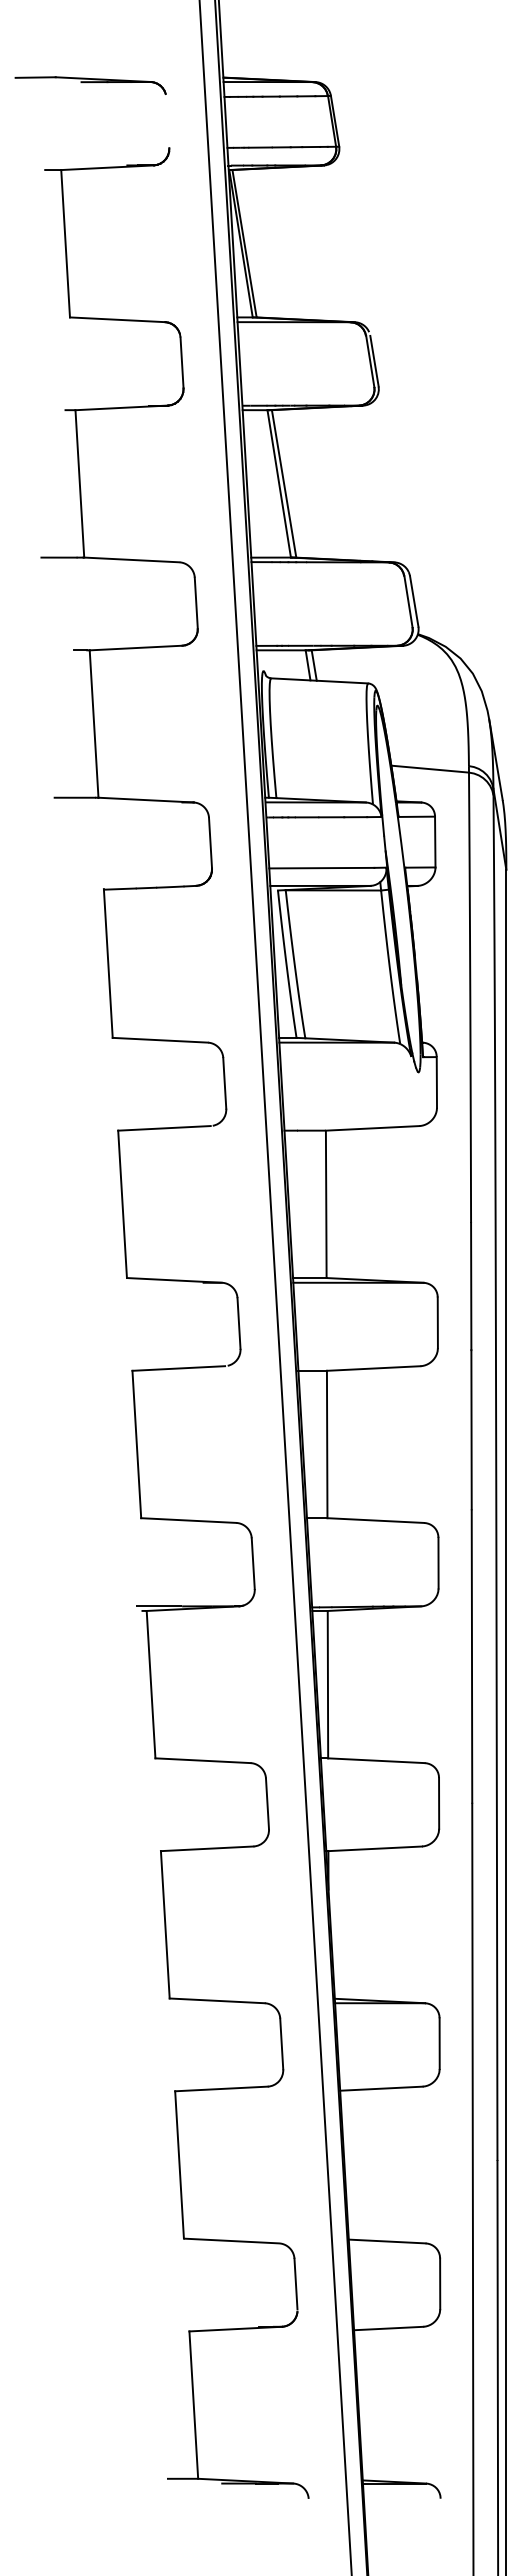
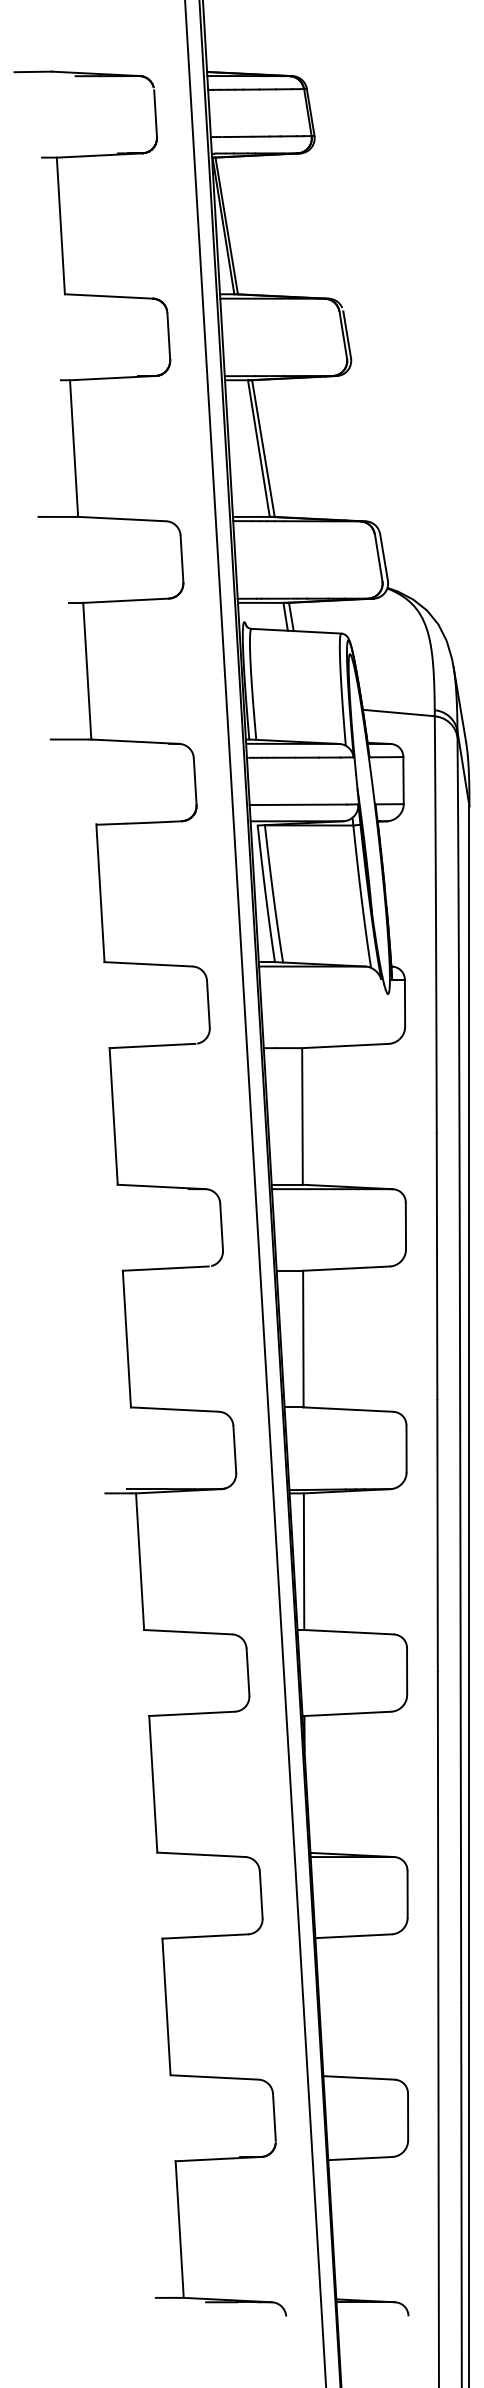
line: (167, 122) -> (155, 113), added
line: (127, 1610) -> (118, 1492), added

